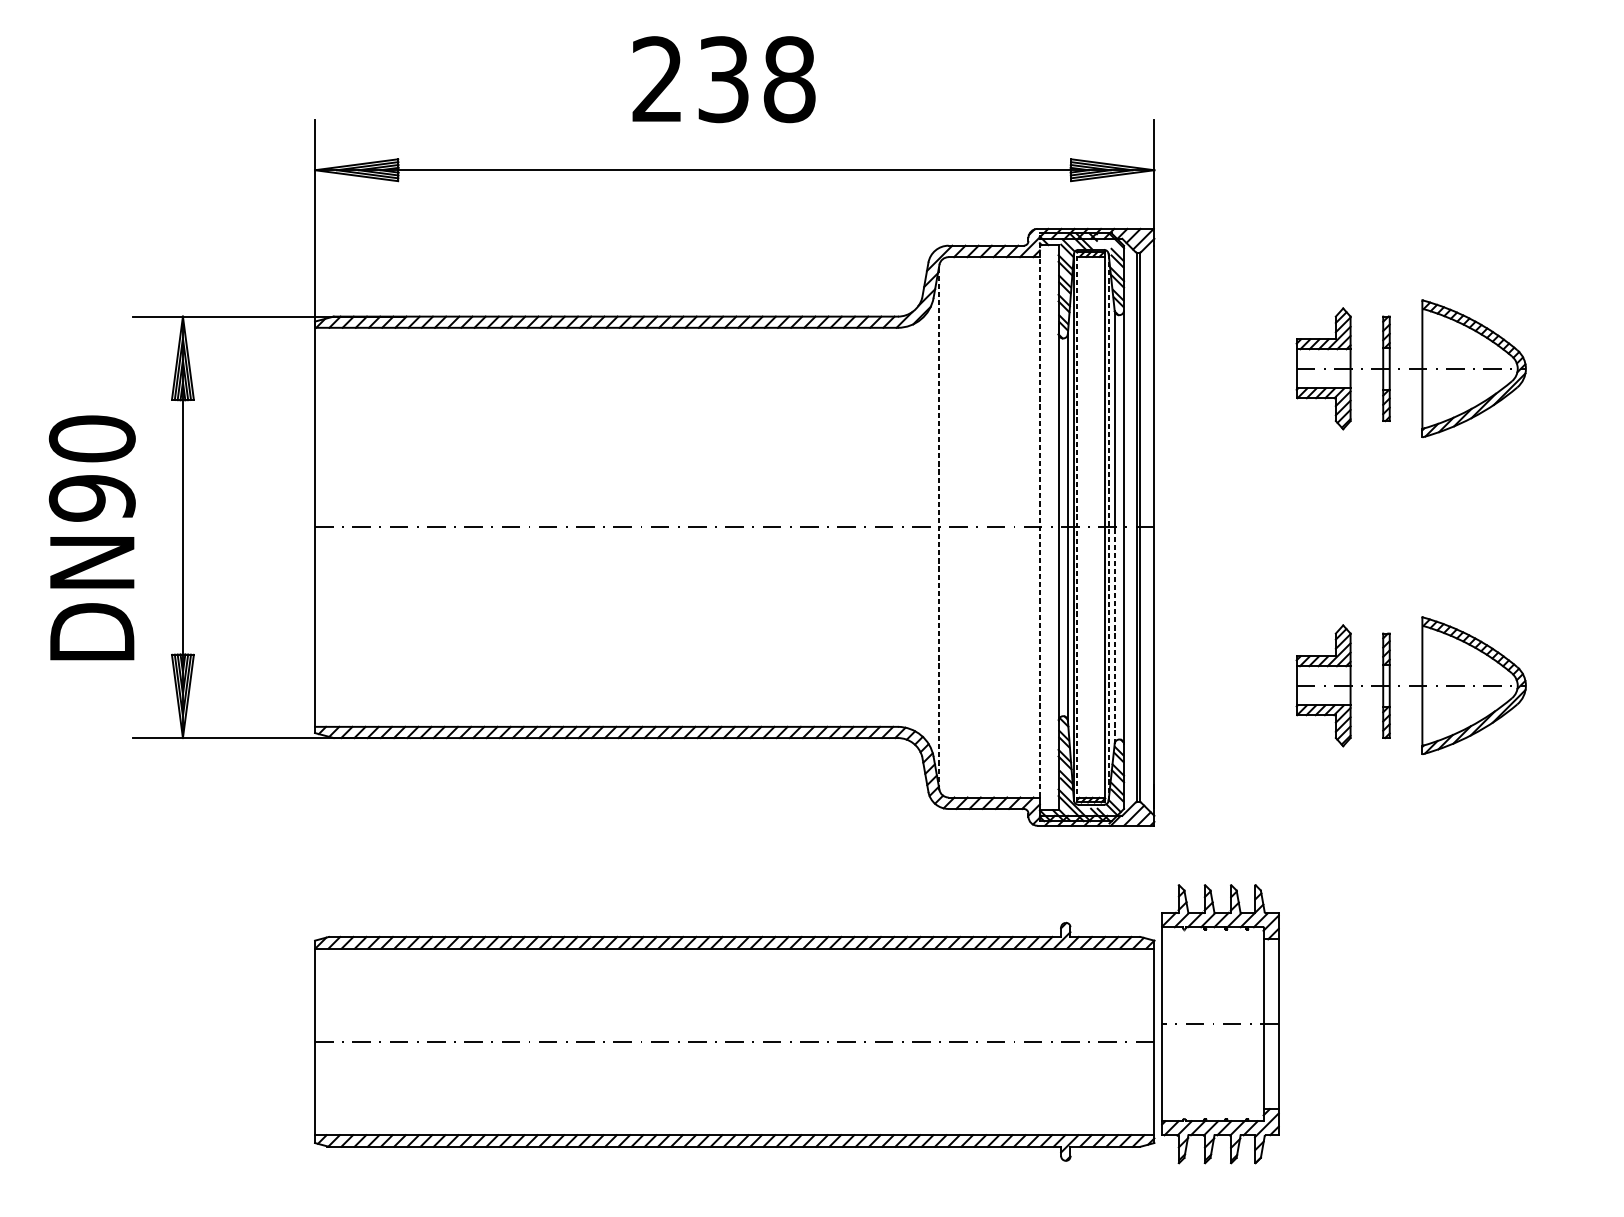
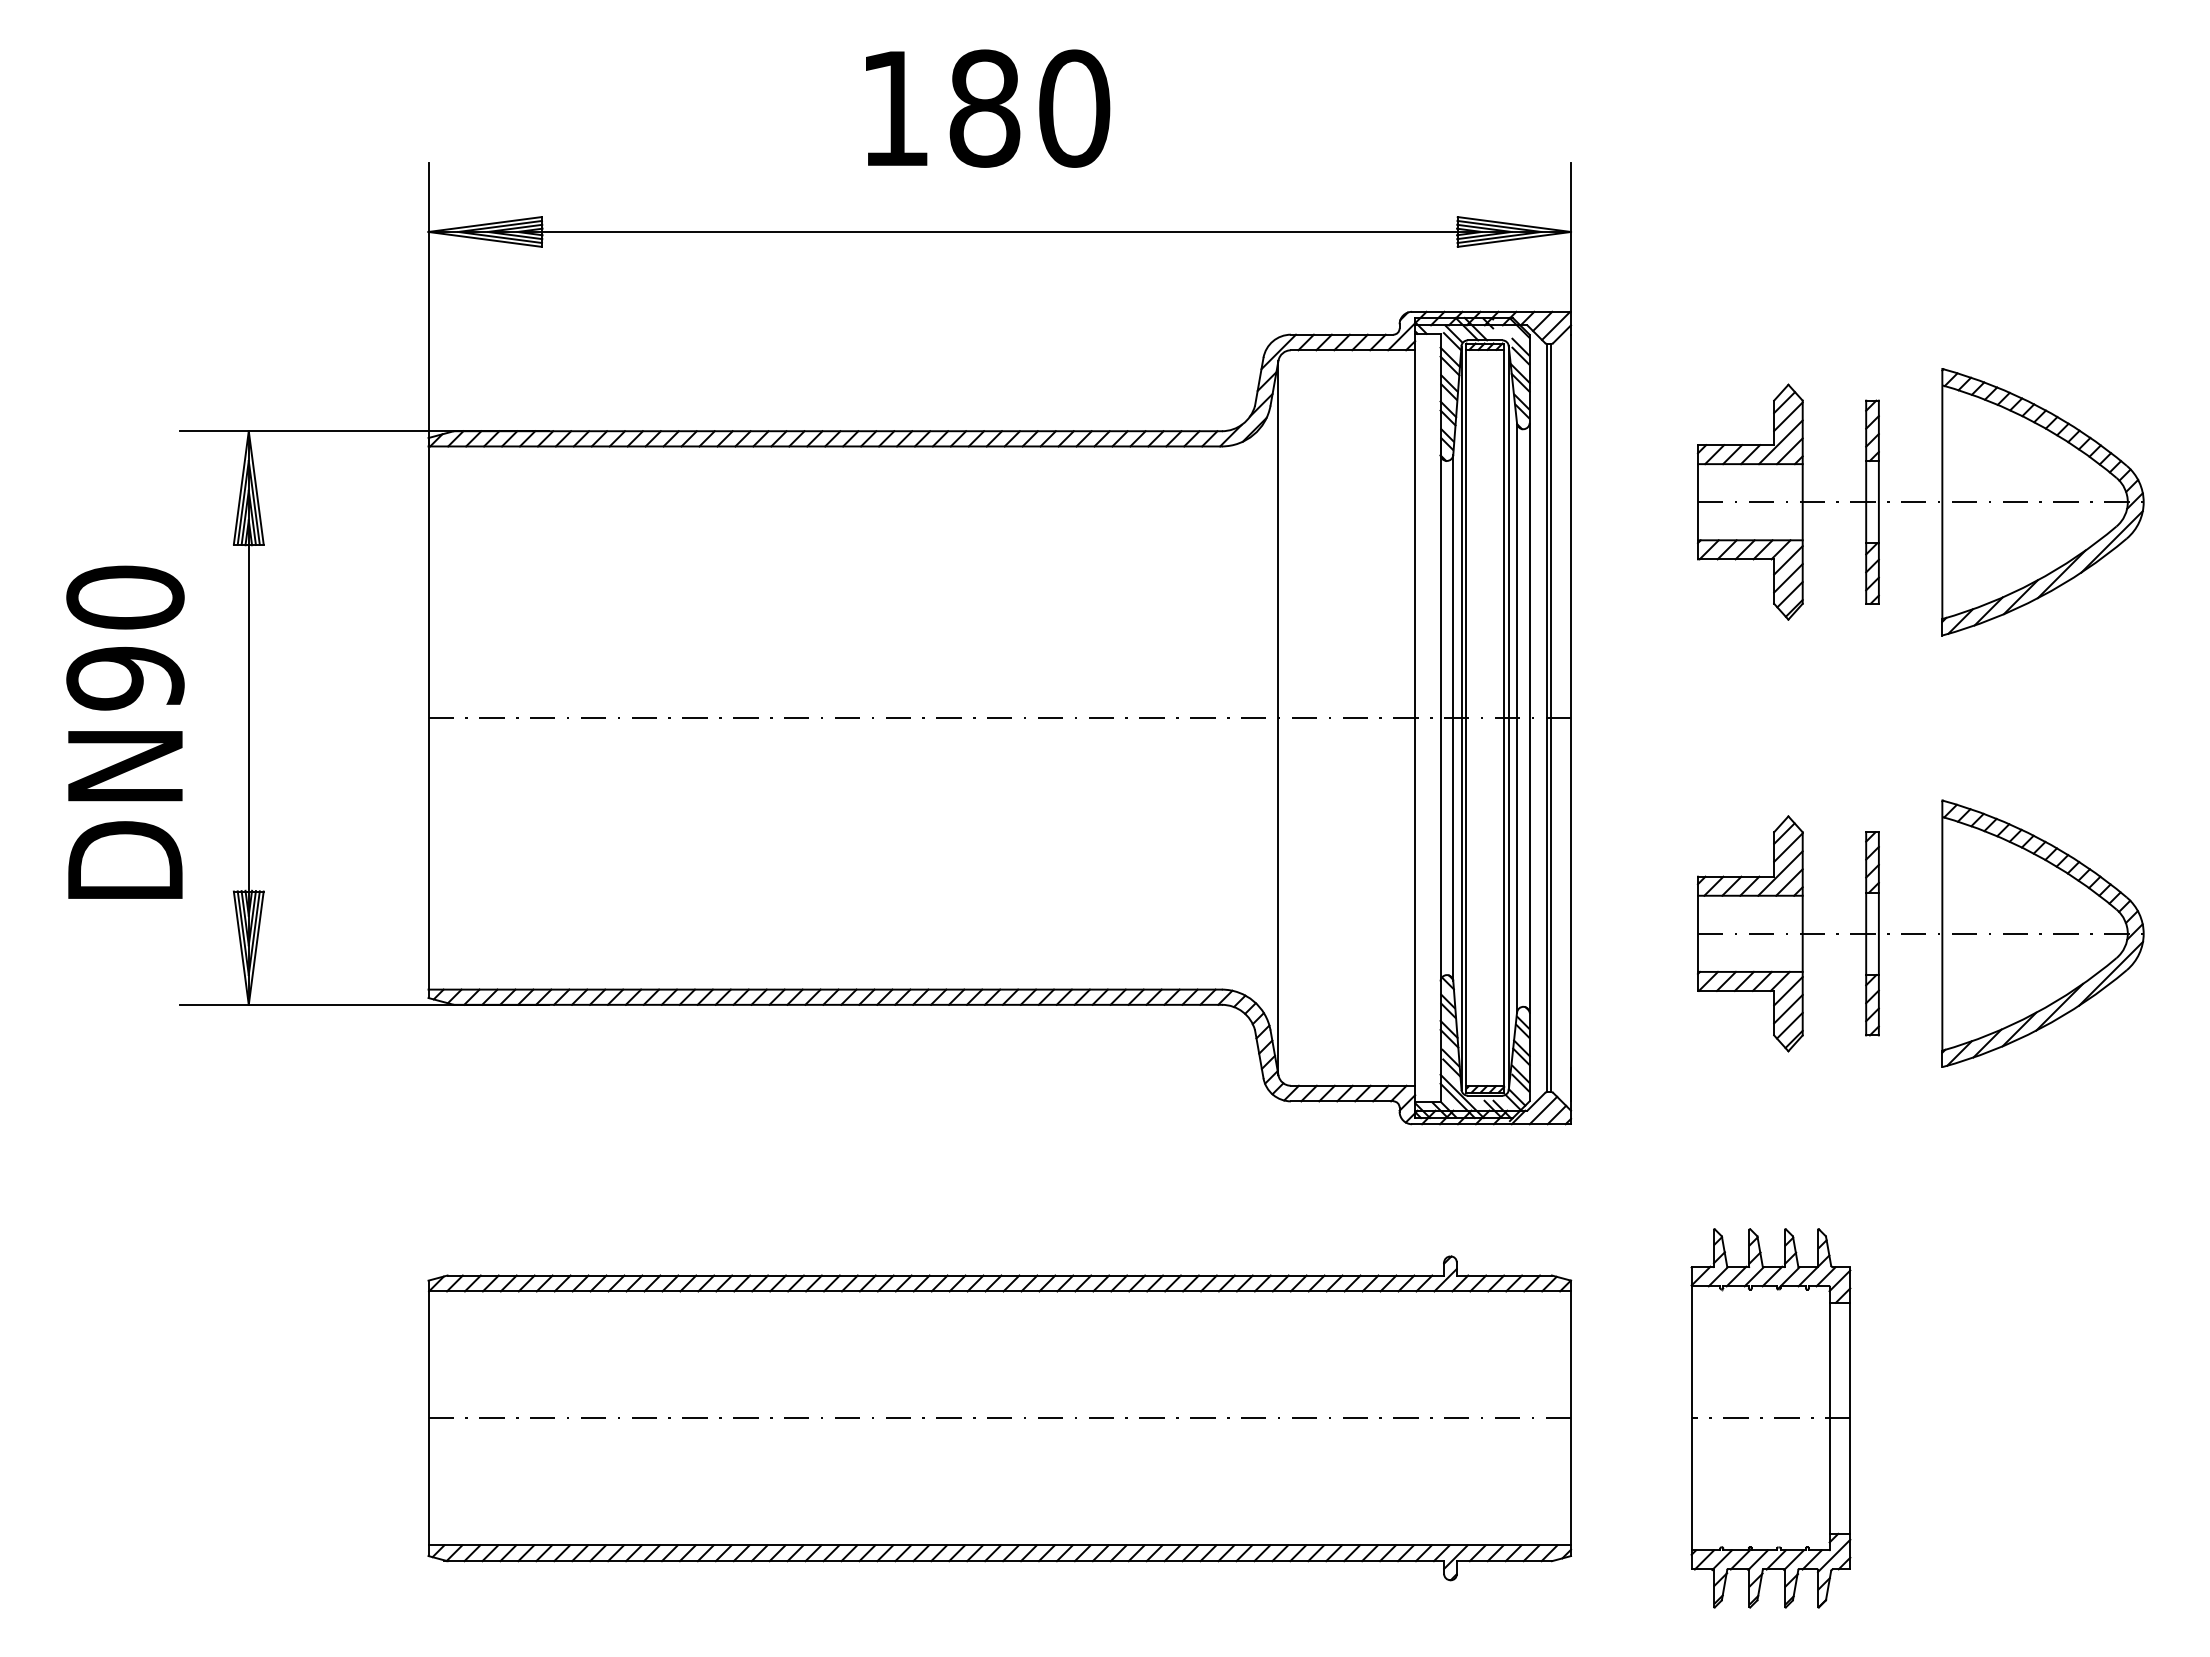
text: (724, 79) -> (985, 108), 238 -> 180
part: (1411, 368) -> (1920, 502), size x1.43
line: (1040, 515) -> (1415, 701), dashed -> solid
line: (939, 526) -> (1278, 717), dashed -> solid
line: (1077, 526) -> (1466, 717), dashed -> solid
line: (1108, 527) -> (1508, 718), dashed -> solid
line: (1115, 634) -> (1517, 864), dashed -> solid
part: (1411, 685) -> (1920, 933), size x1.43
part: (1220, 1024) -> (1770, 1418), moved

